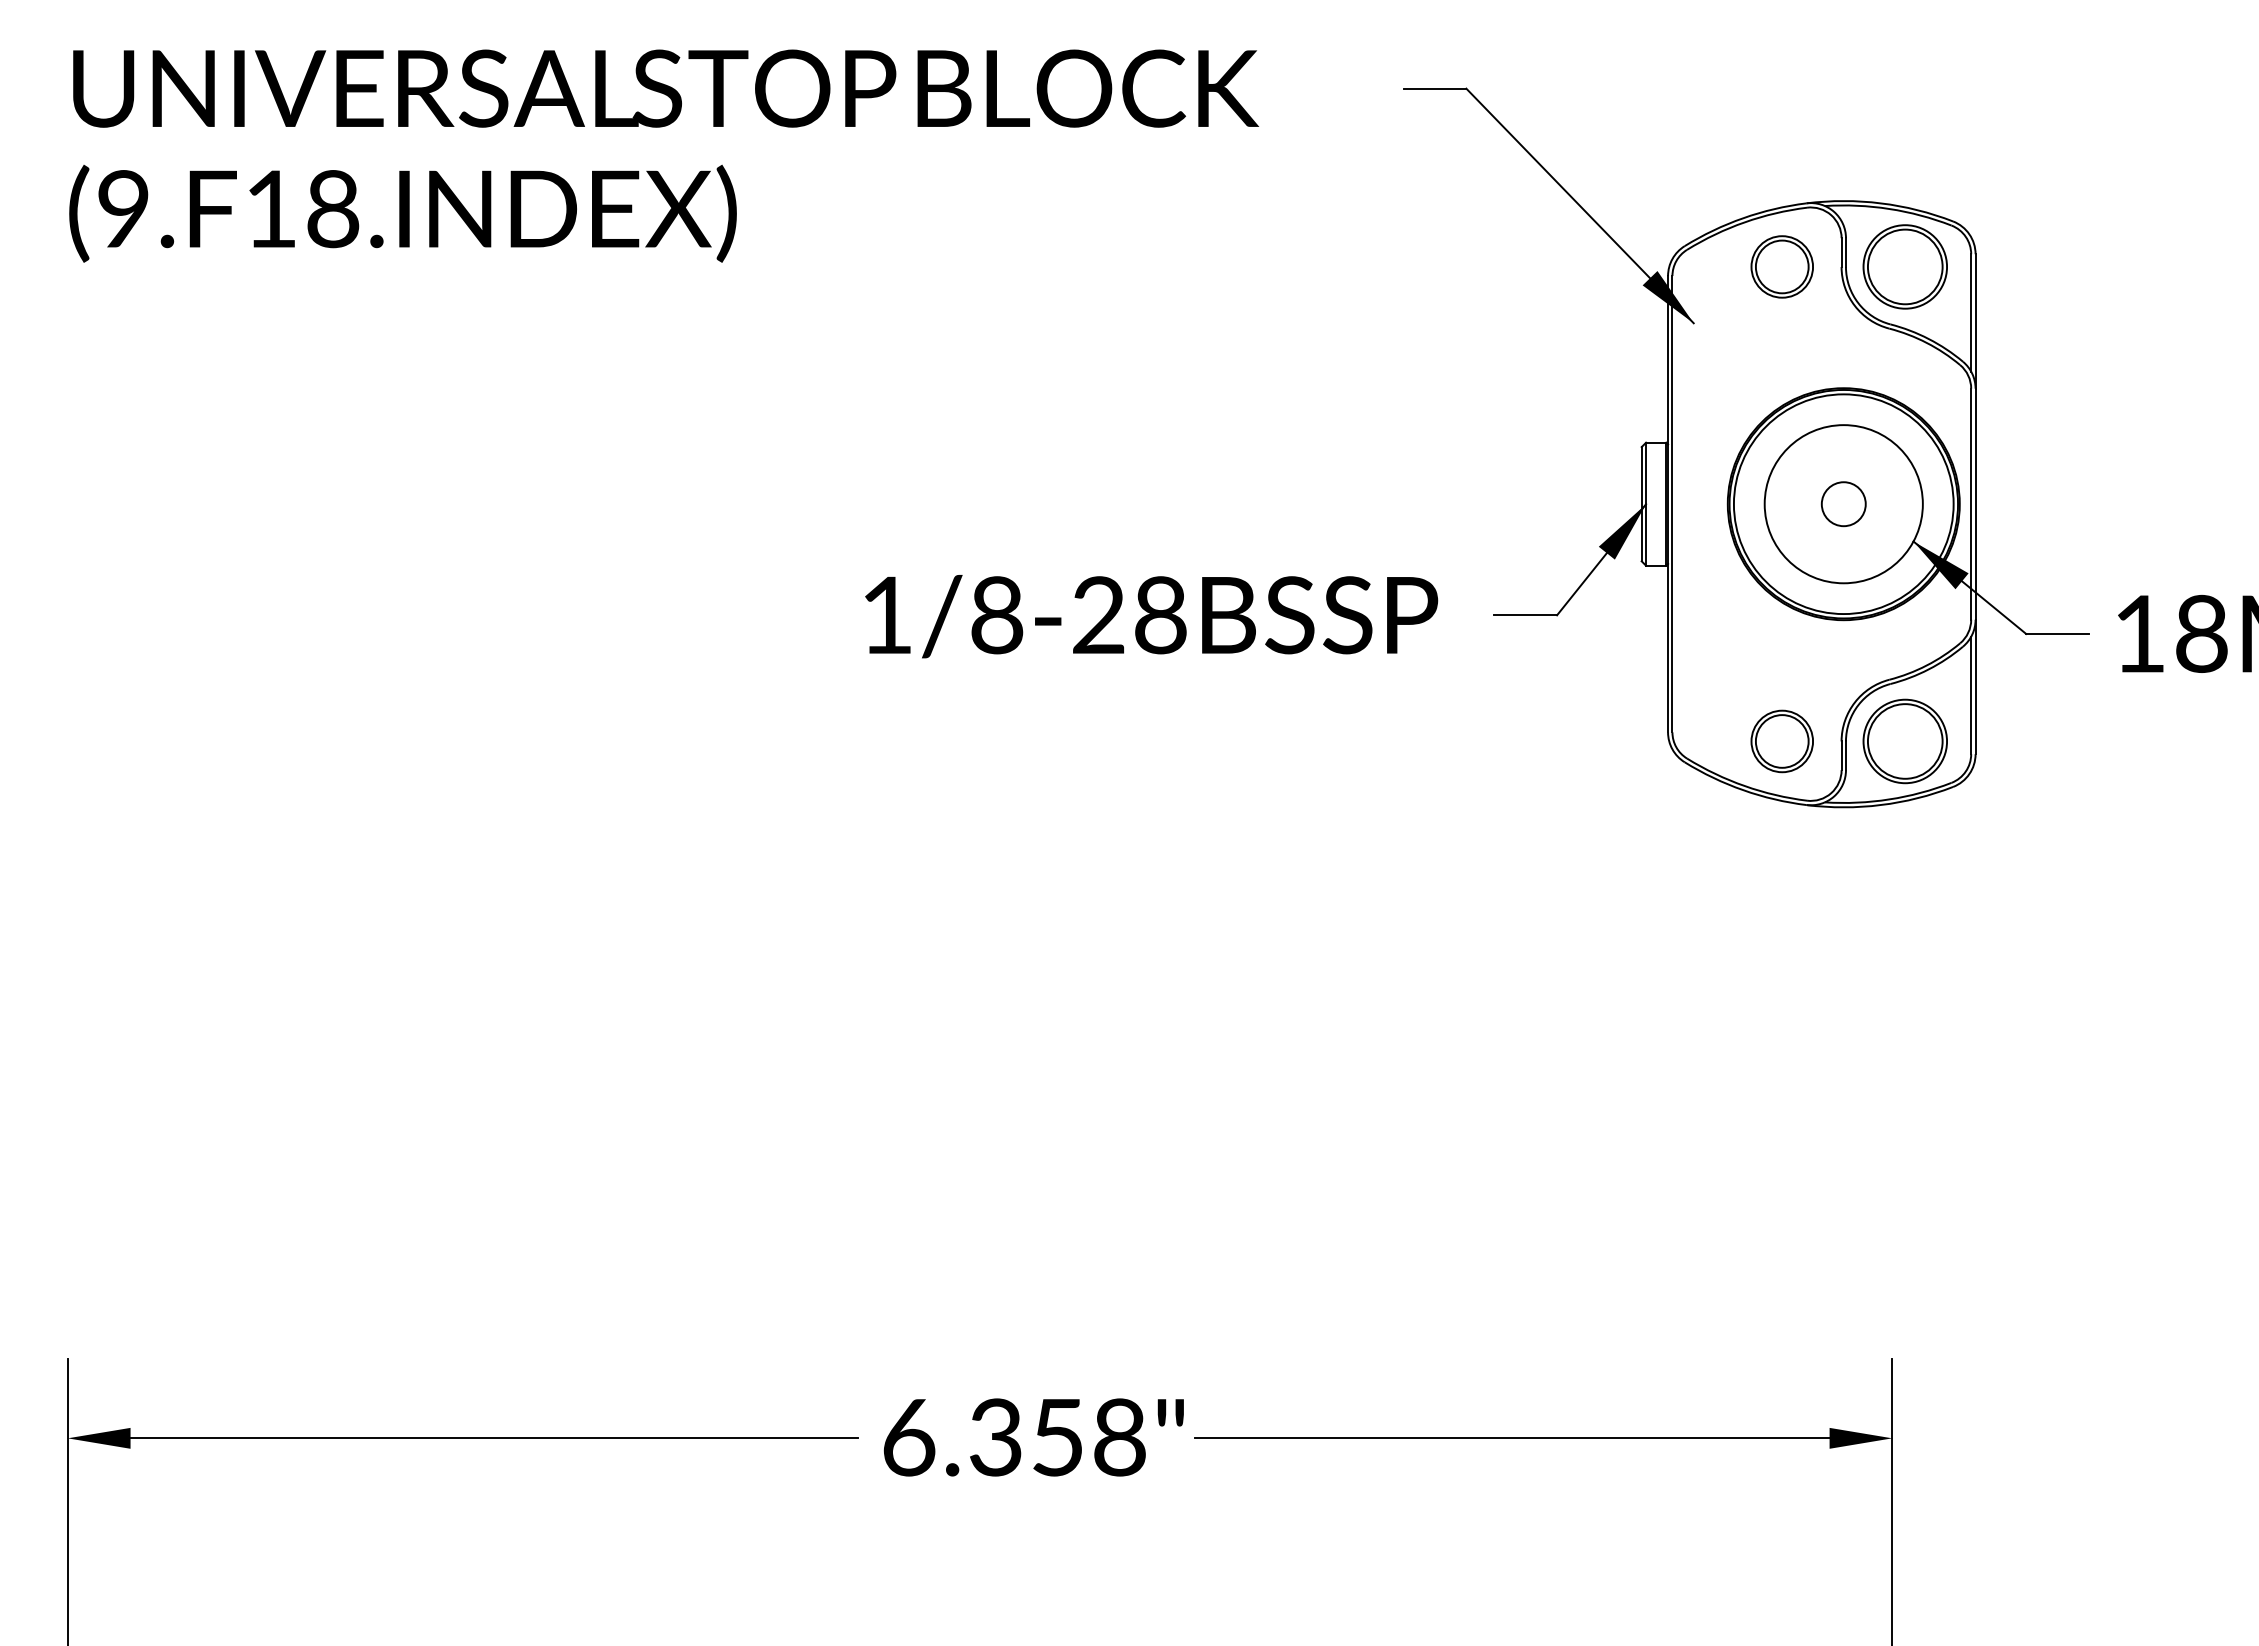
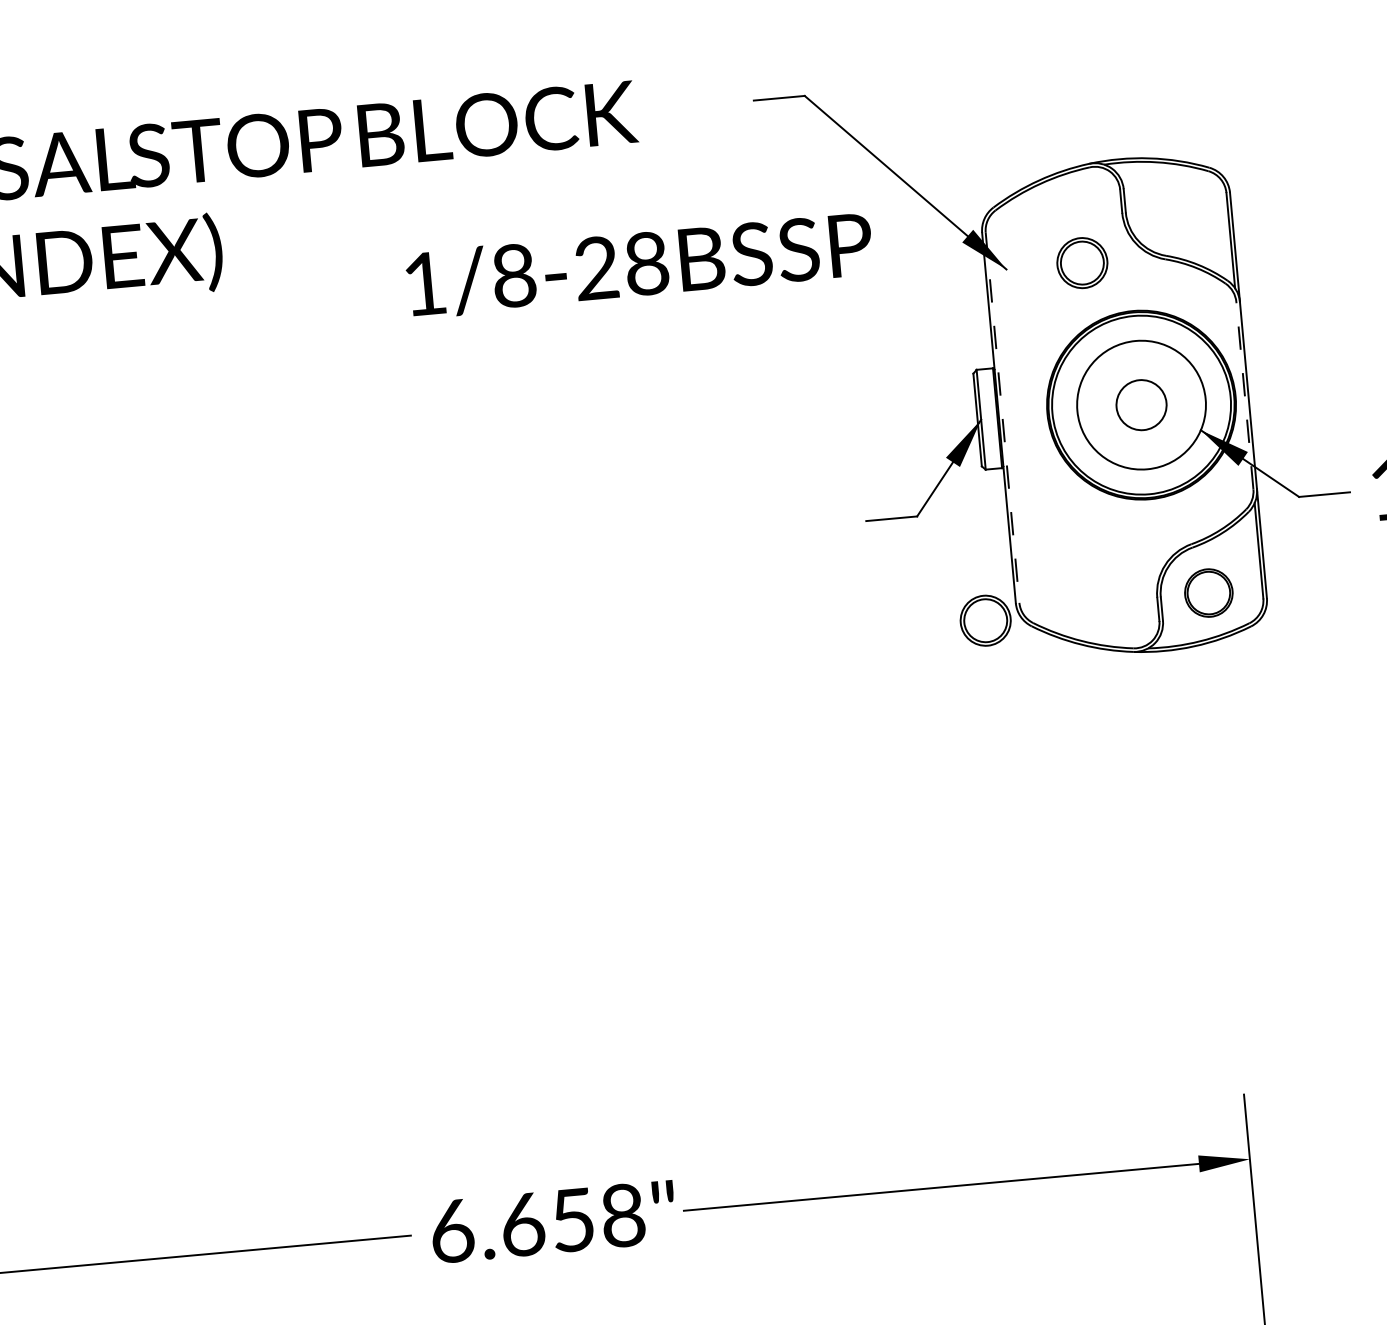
part: (1781, 266) -> (1081, 262), moved
part: (1904, 266) -> (1173, 207), removed
line: (1672, 504) -> (1002, 418), solid -> dashed
circle: (1843, 504) -> (1141, 405), size x1.4
line: (1971, 504) -> (1245, 395), solid -> dashed
text: (1151, 616) -> (639, 265), moved
part: (1781, 741) -> (985, 620), moved
part: (1904, 741) -> (1208, 593), size x0.7
text: (996, 1437) -> (523, 1224), 6.358" -> 6.658"

